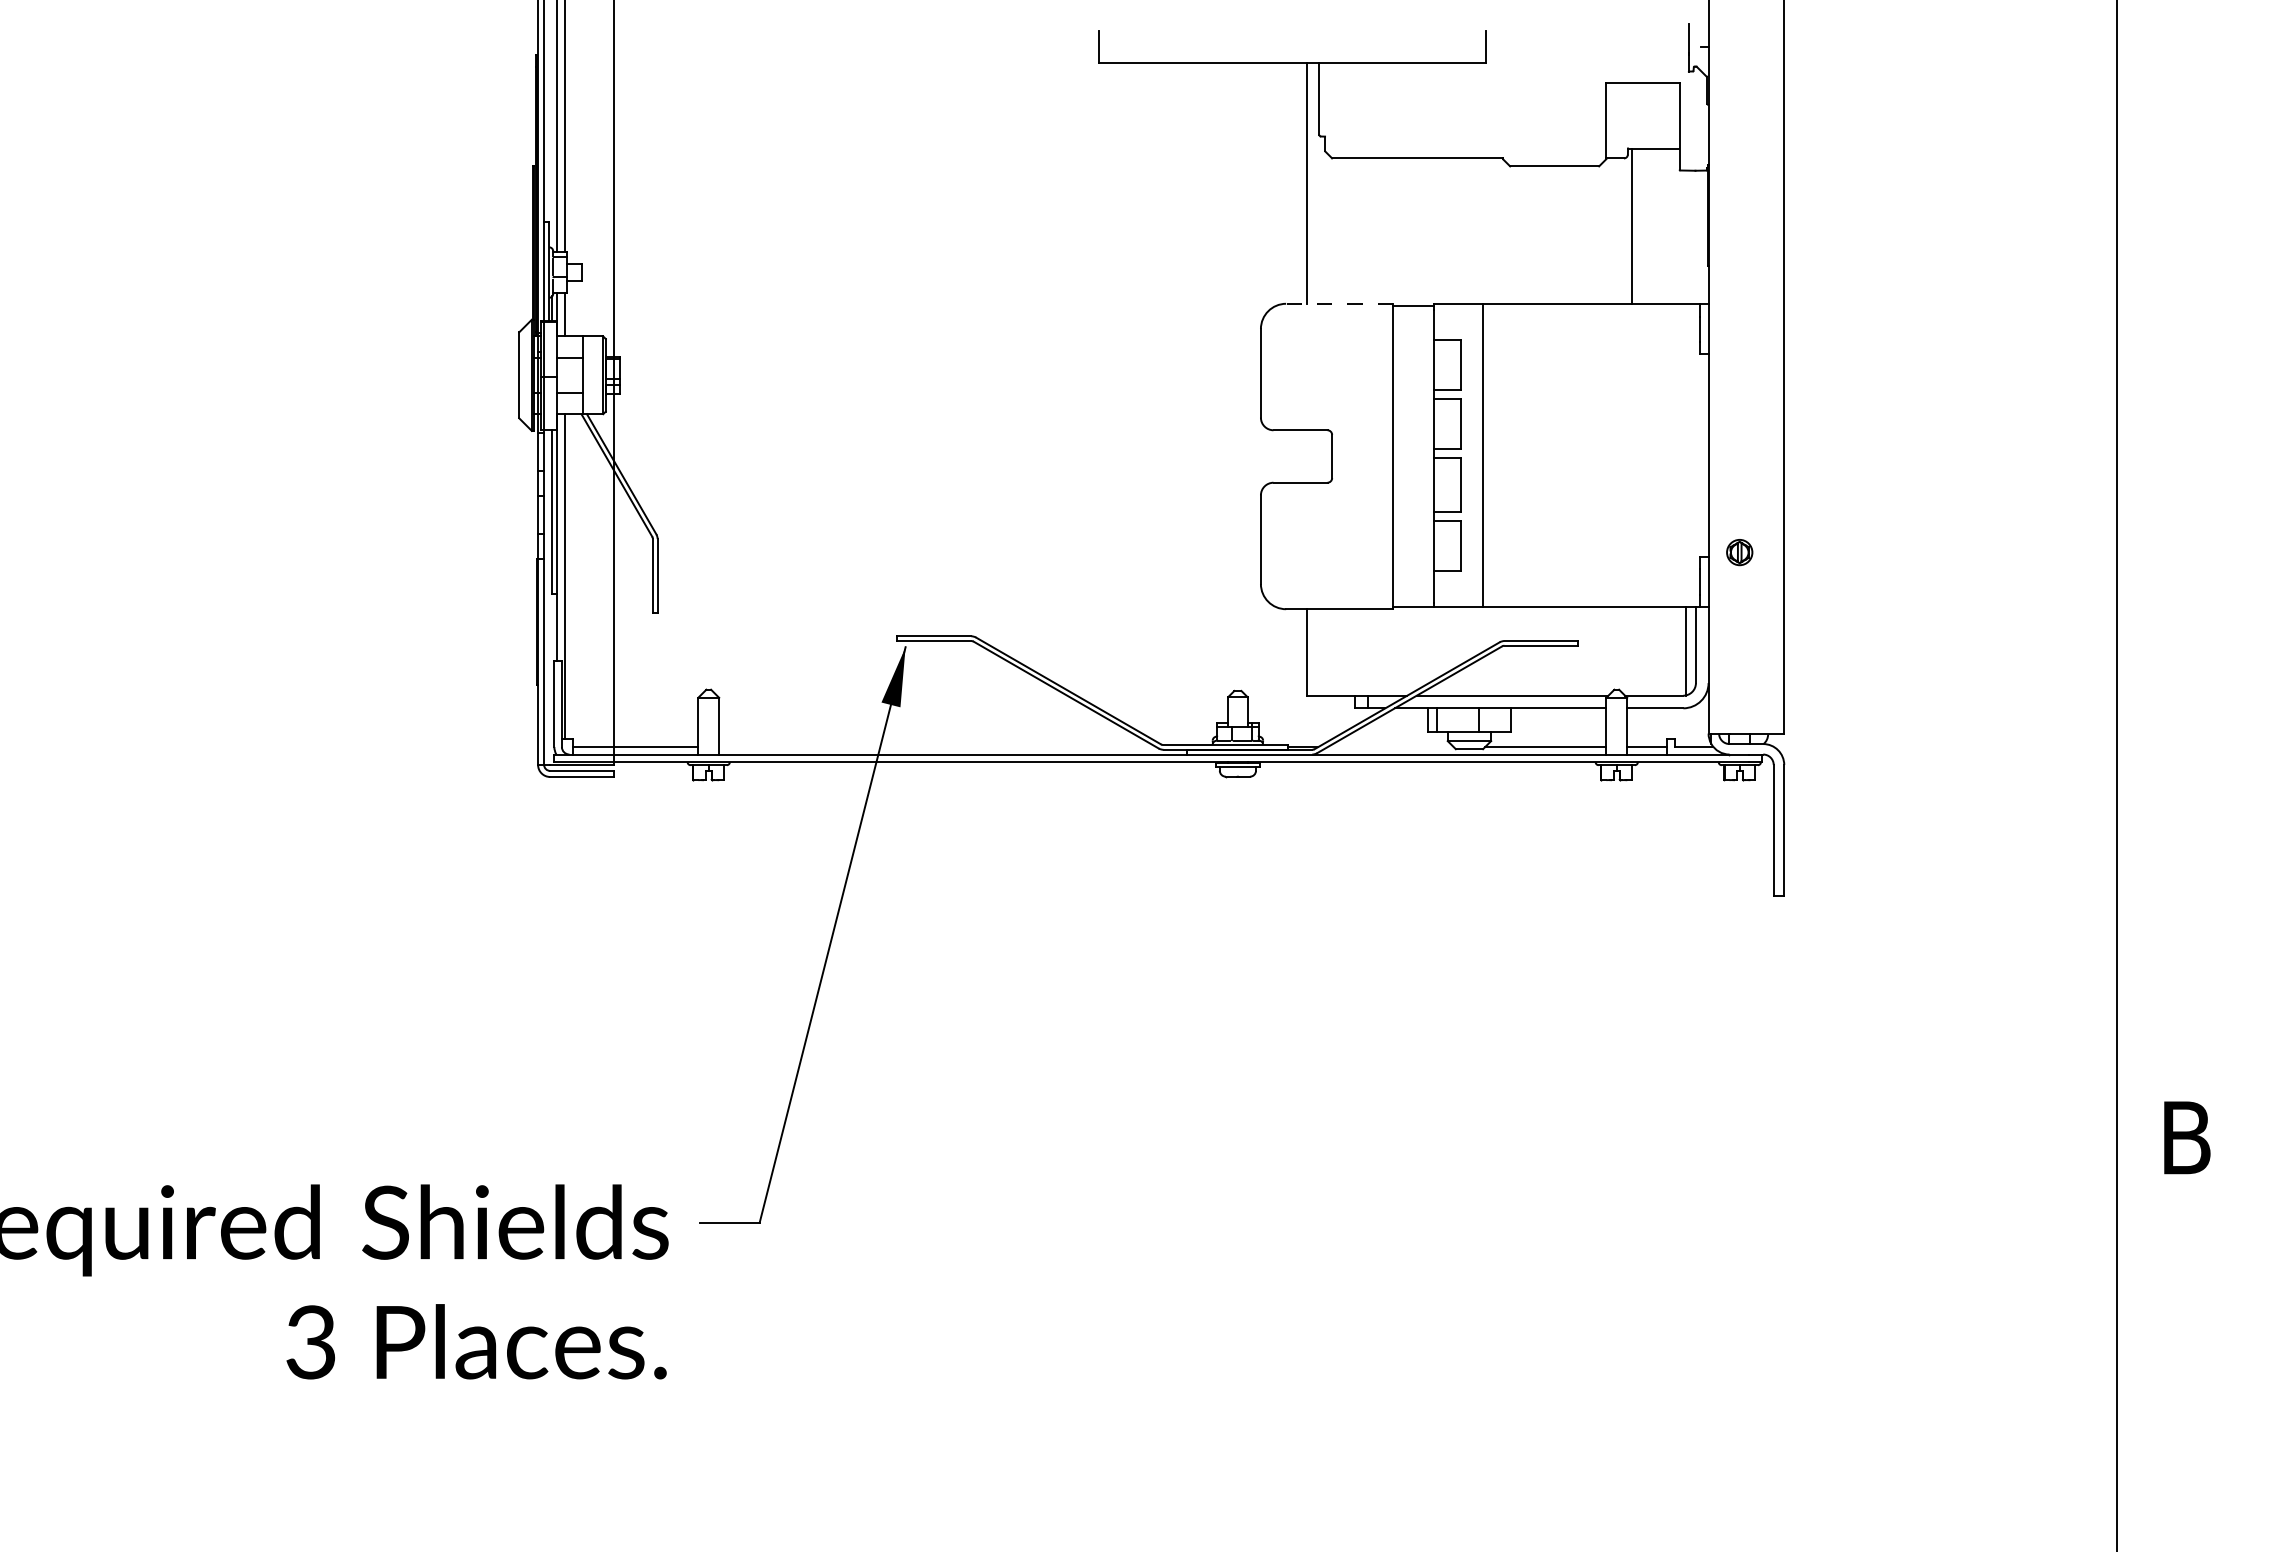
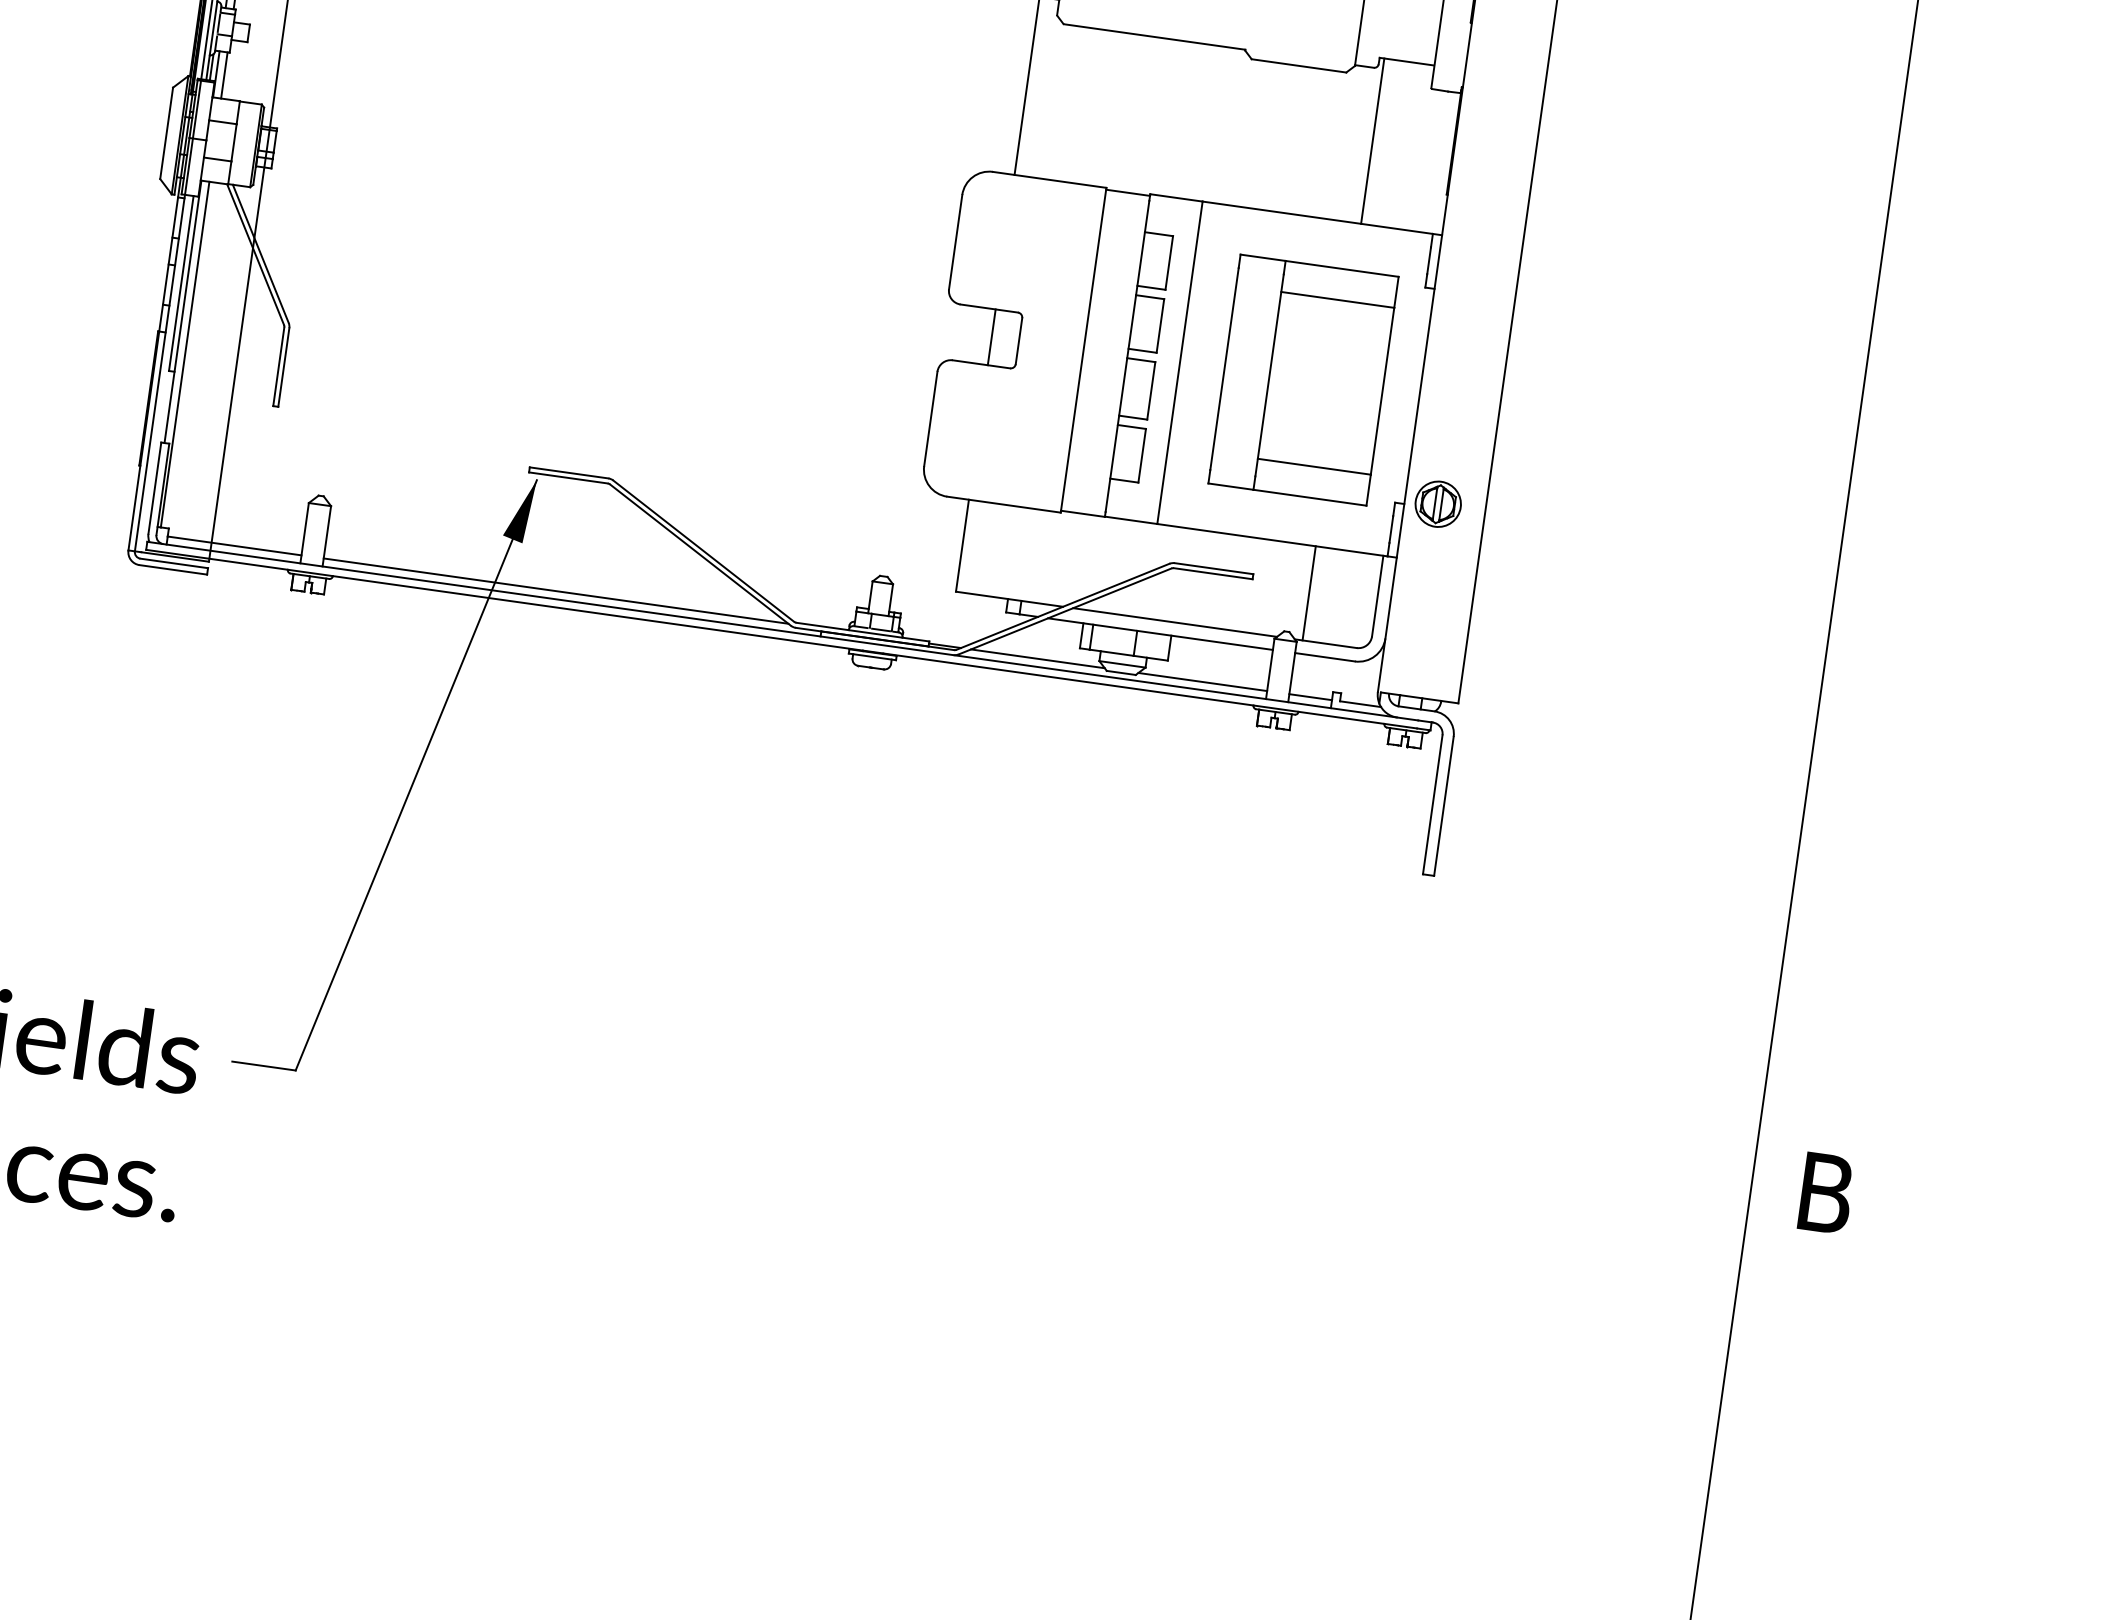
line: (1339, 303) -> (1049, 179), dashed -> solid
part: (1599, 455) -> (1303, 380), added
line: (1306, 456) -> (991, 337), added
part: (1739, 552) -> (1437, 504), size x1.67
line: (1686, 651) -> (1309, 593), moved
line: (937, 747) -> (555, 591), added
line: (1390, 747) -> (1037, 659), added

